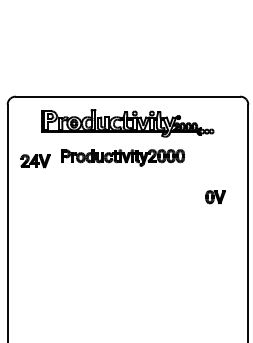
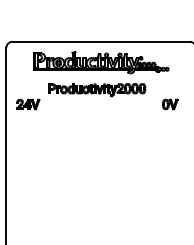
part: (35, 161) -> (28, 104), moved
part: (215, 197) -> (170, 104), moved

